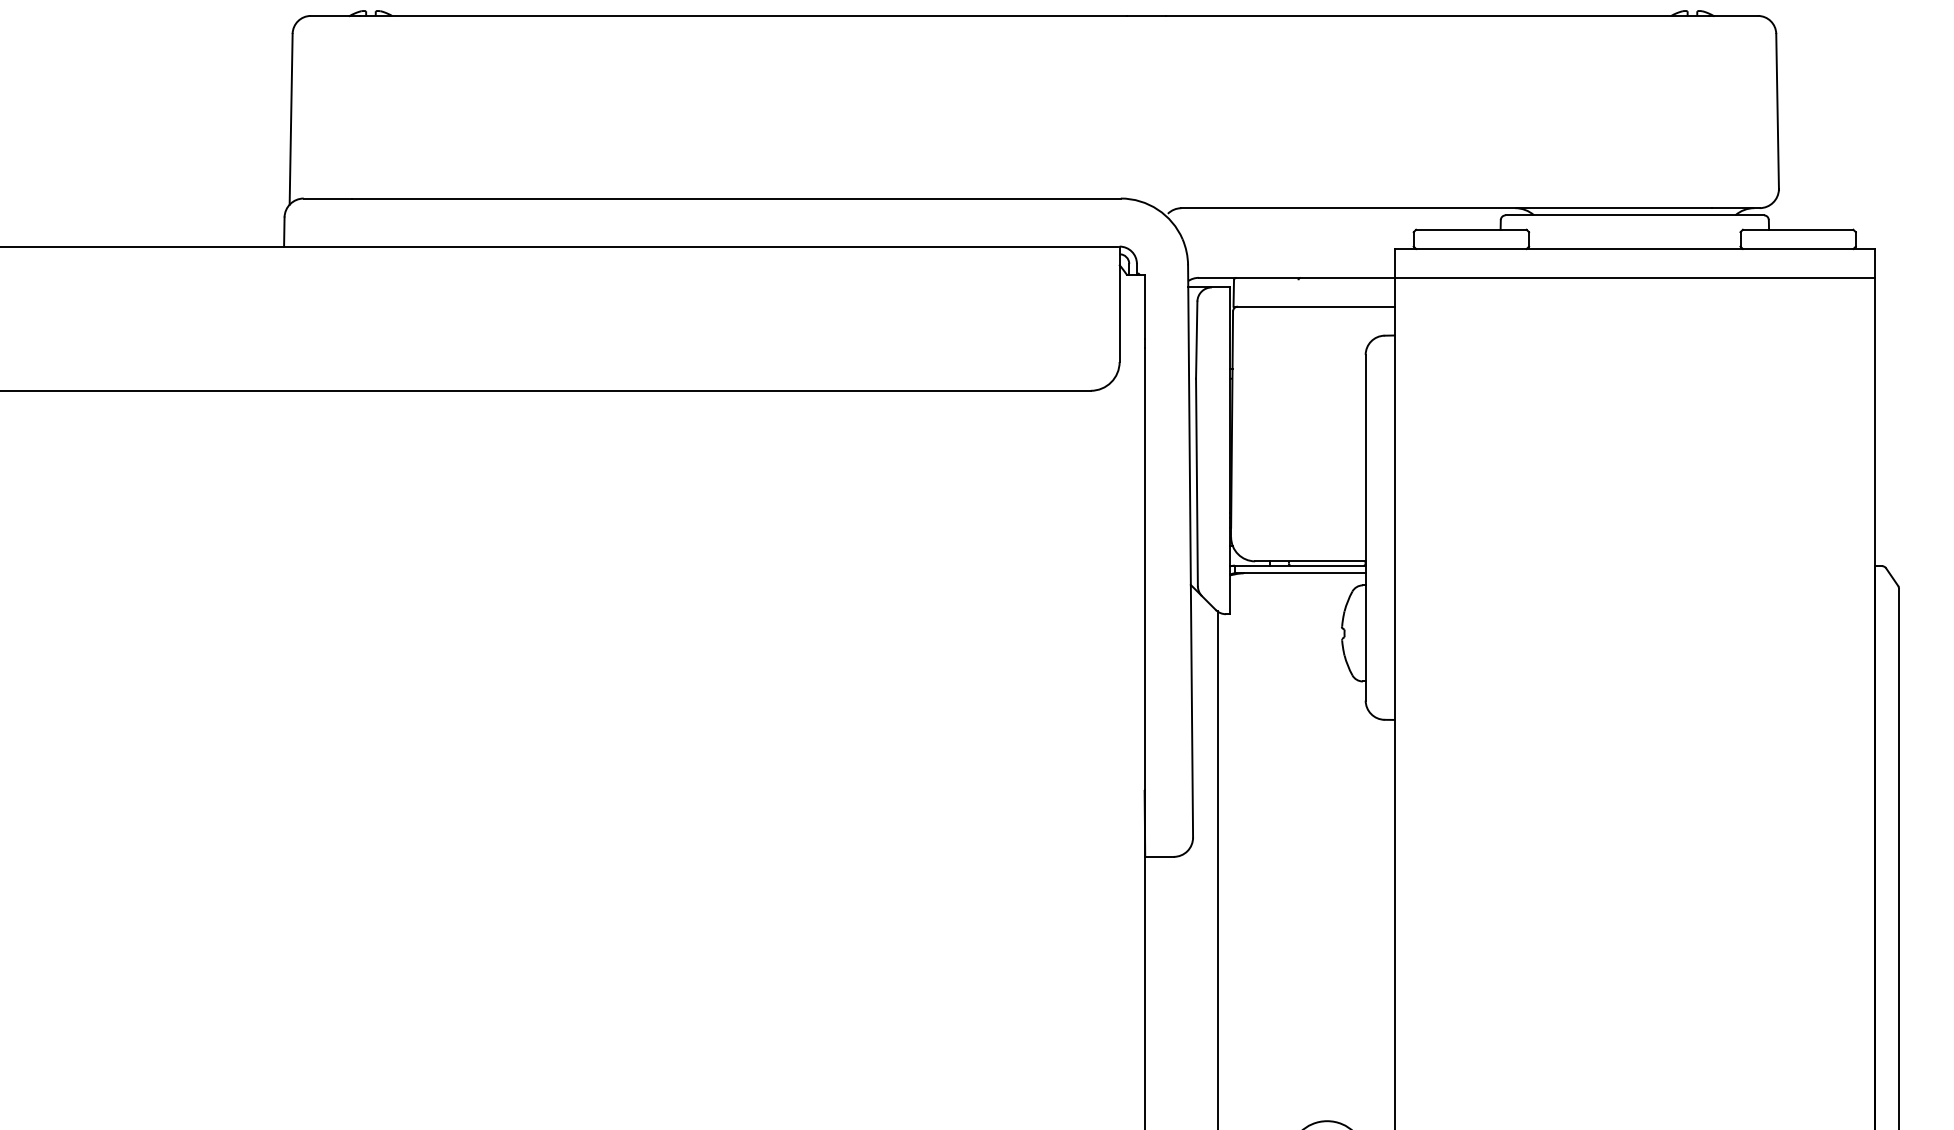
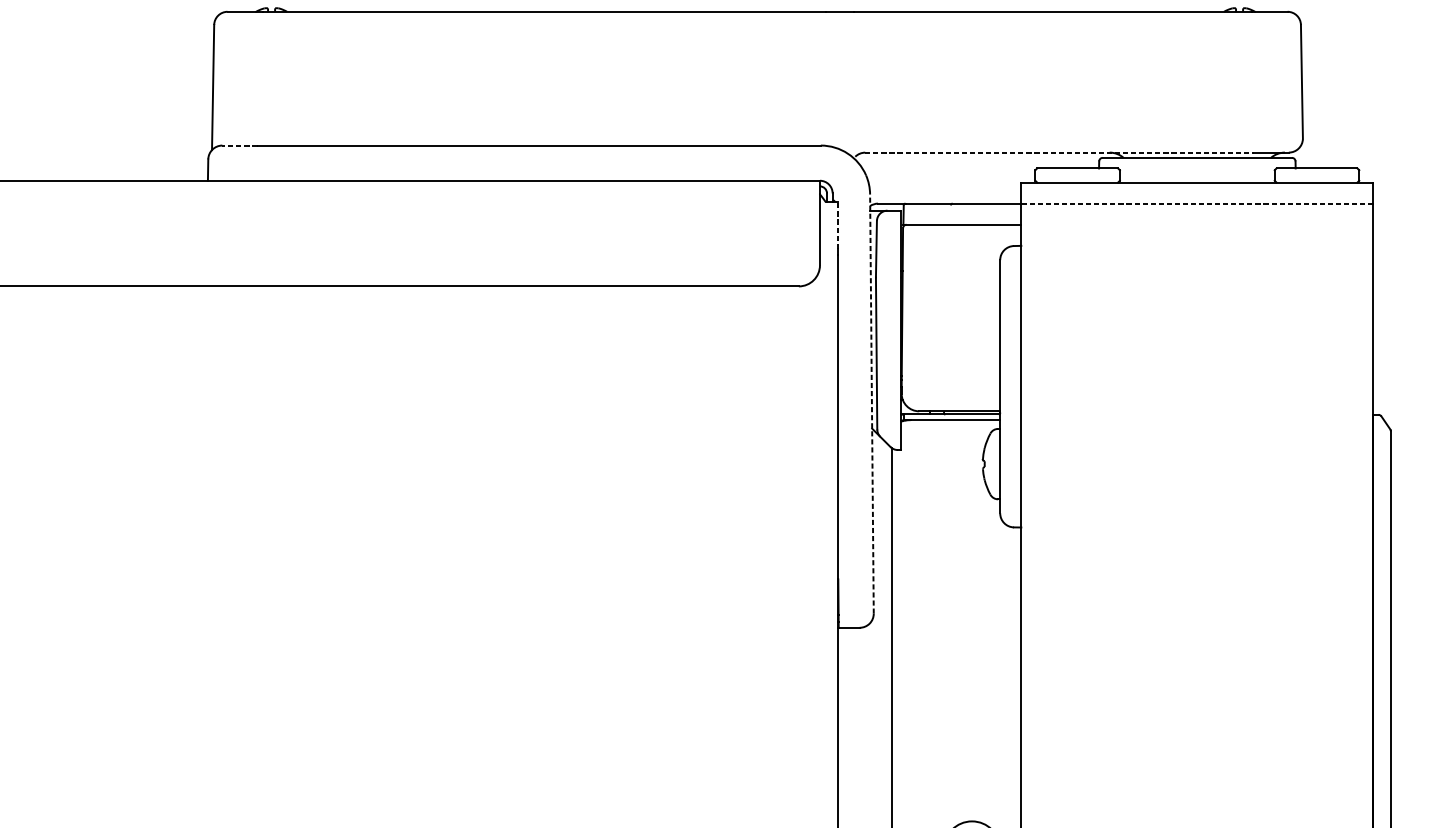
line: (327, 198) -> (239, 145), solid -> dashed
line: (1447, 208) -> (1060, 152), solid -> dashed
line: (1634, 277) -> (1197, 203), solid -> dashed
line: (1144, 306) -> (838, 224), solid -> dashed
line: (1190, 550) -> (871, 403), solid -> dashed

